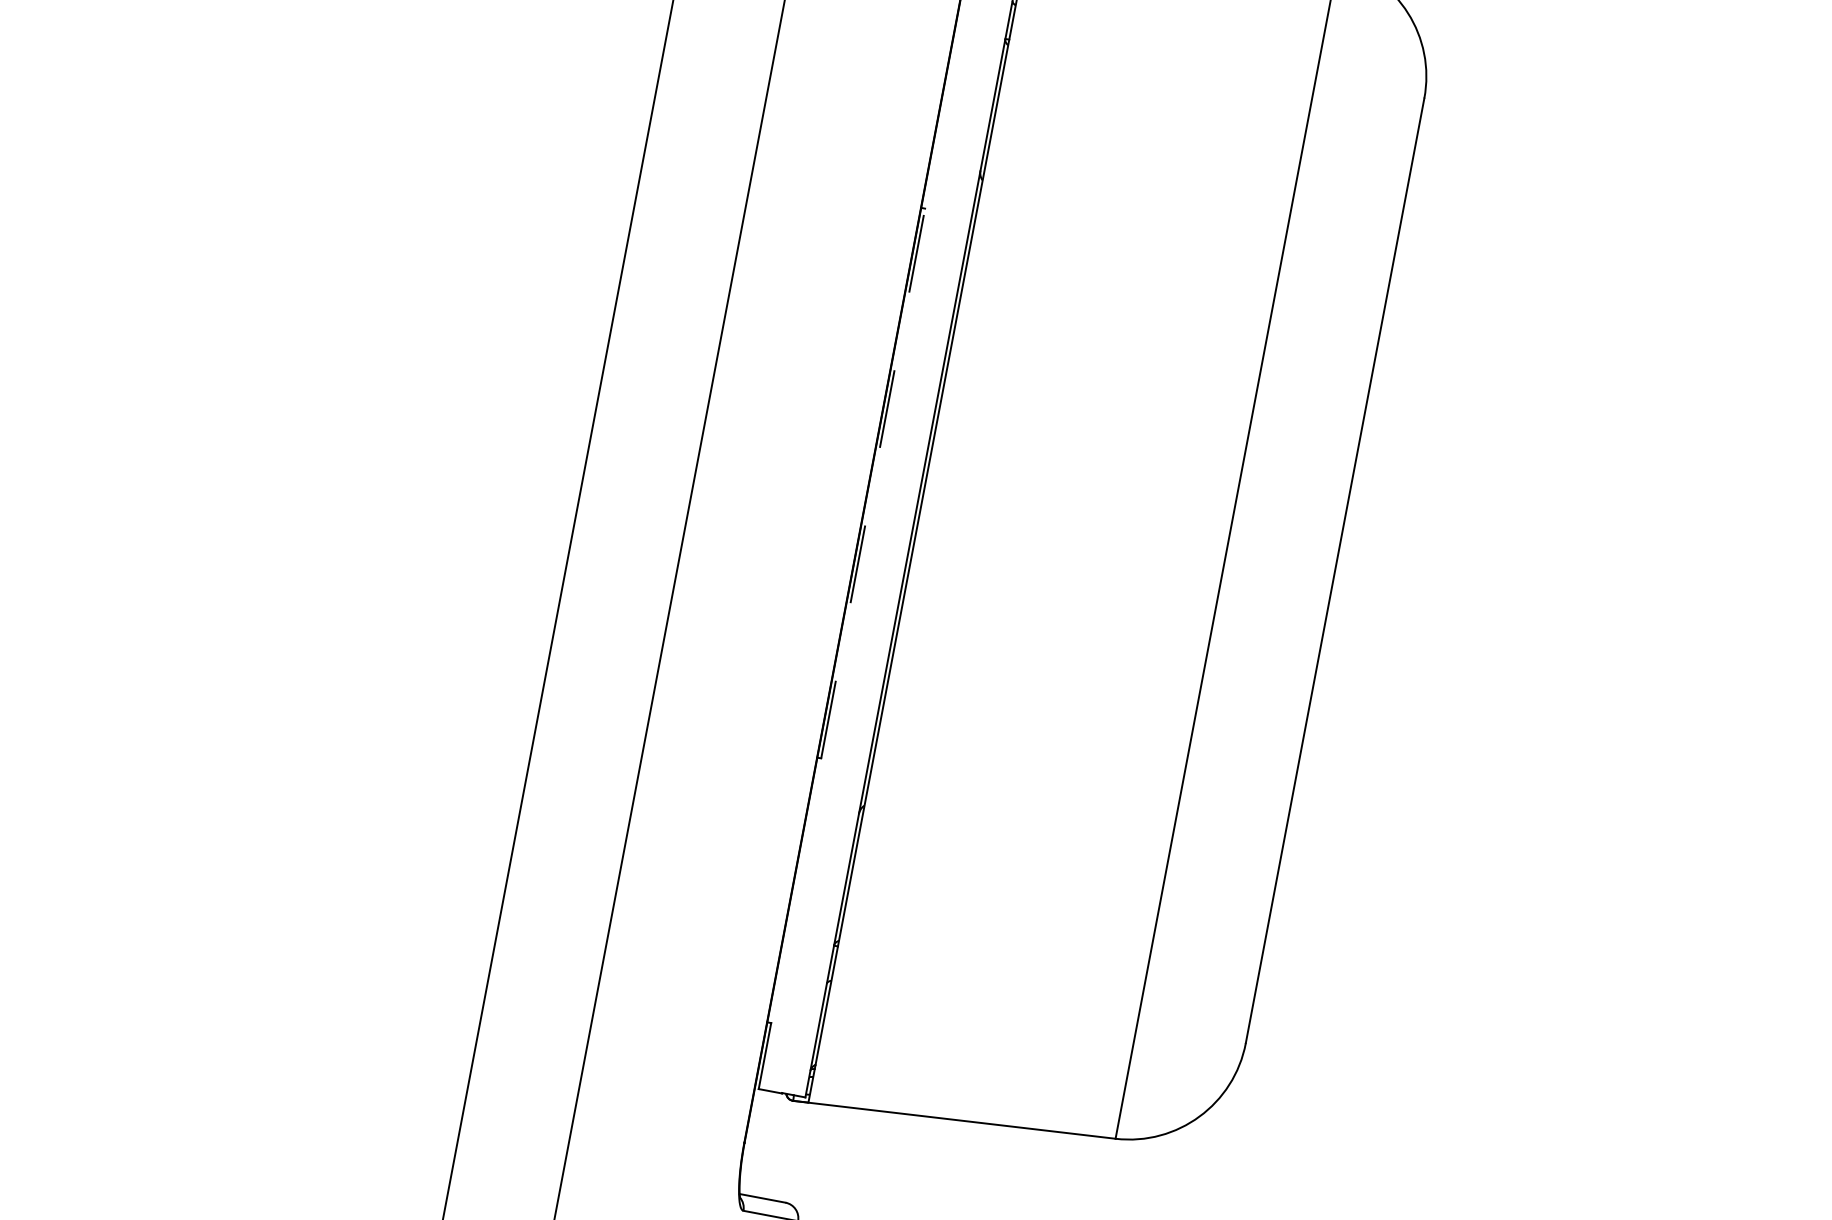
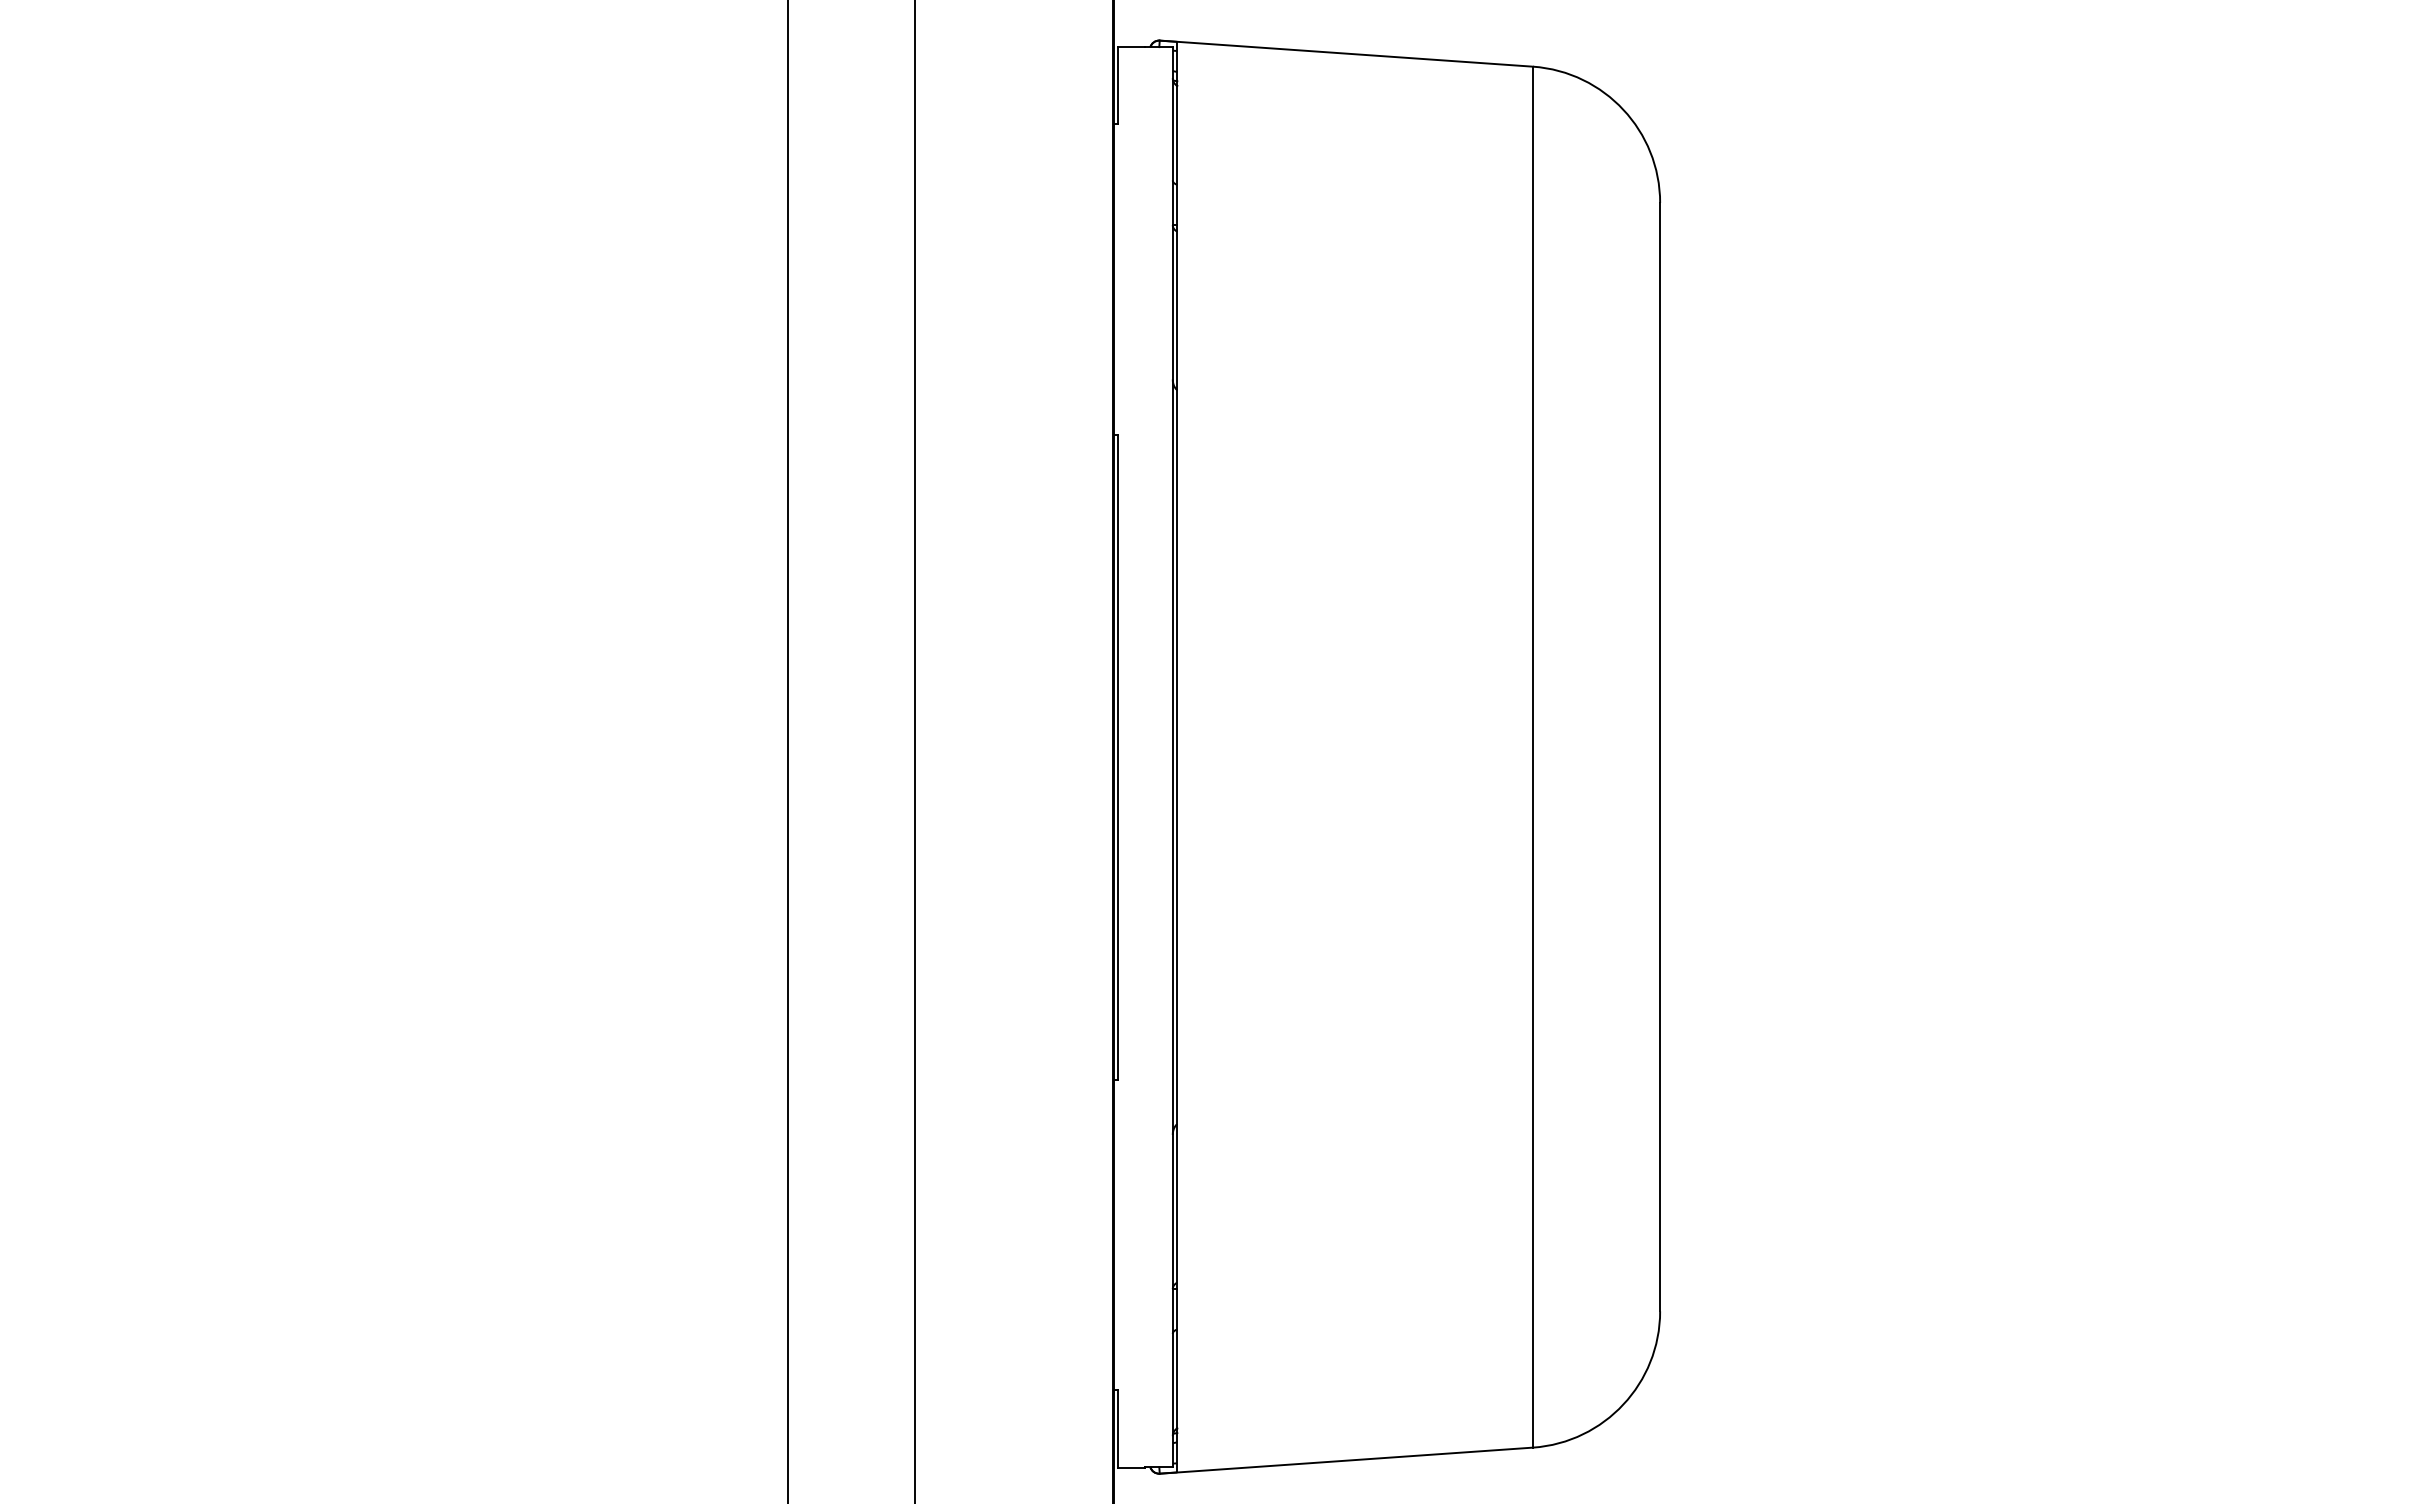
line: (873, 483) -> (1118, 757), dashed -> solid

